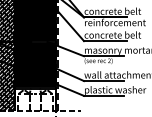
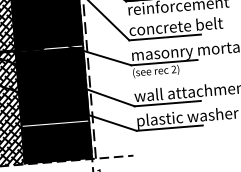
fill: (35, 99) -> (57, 143), added

